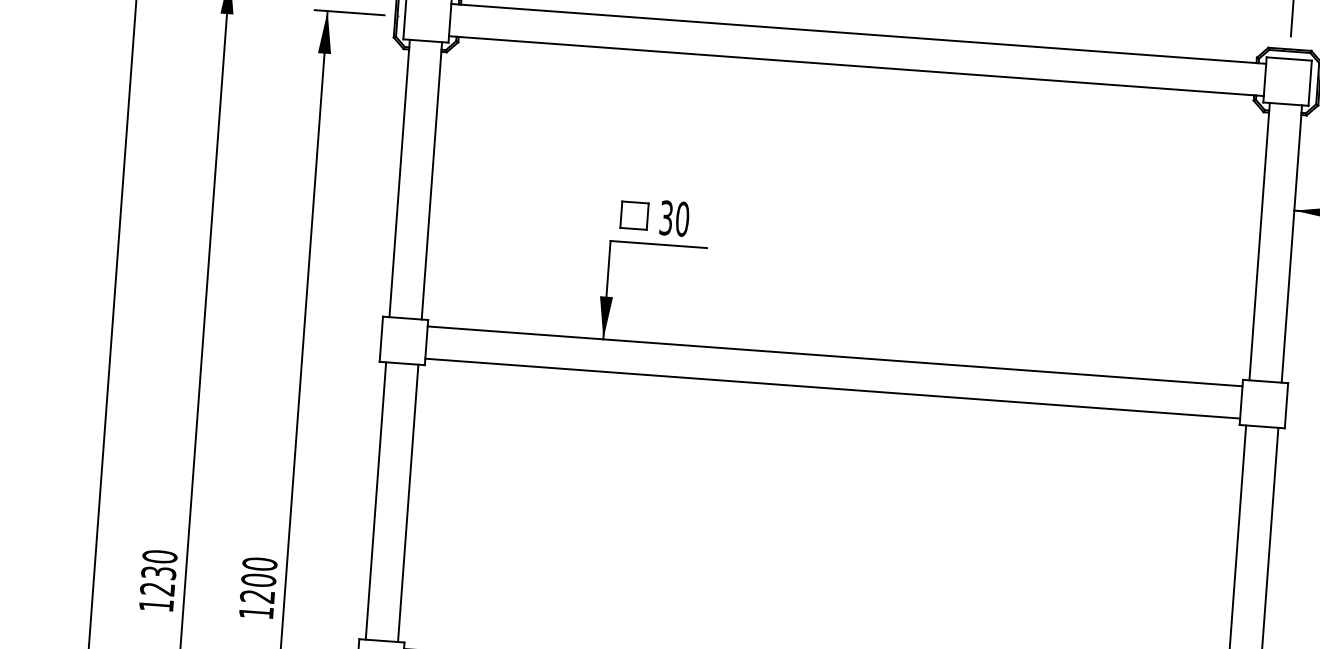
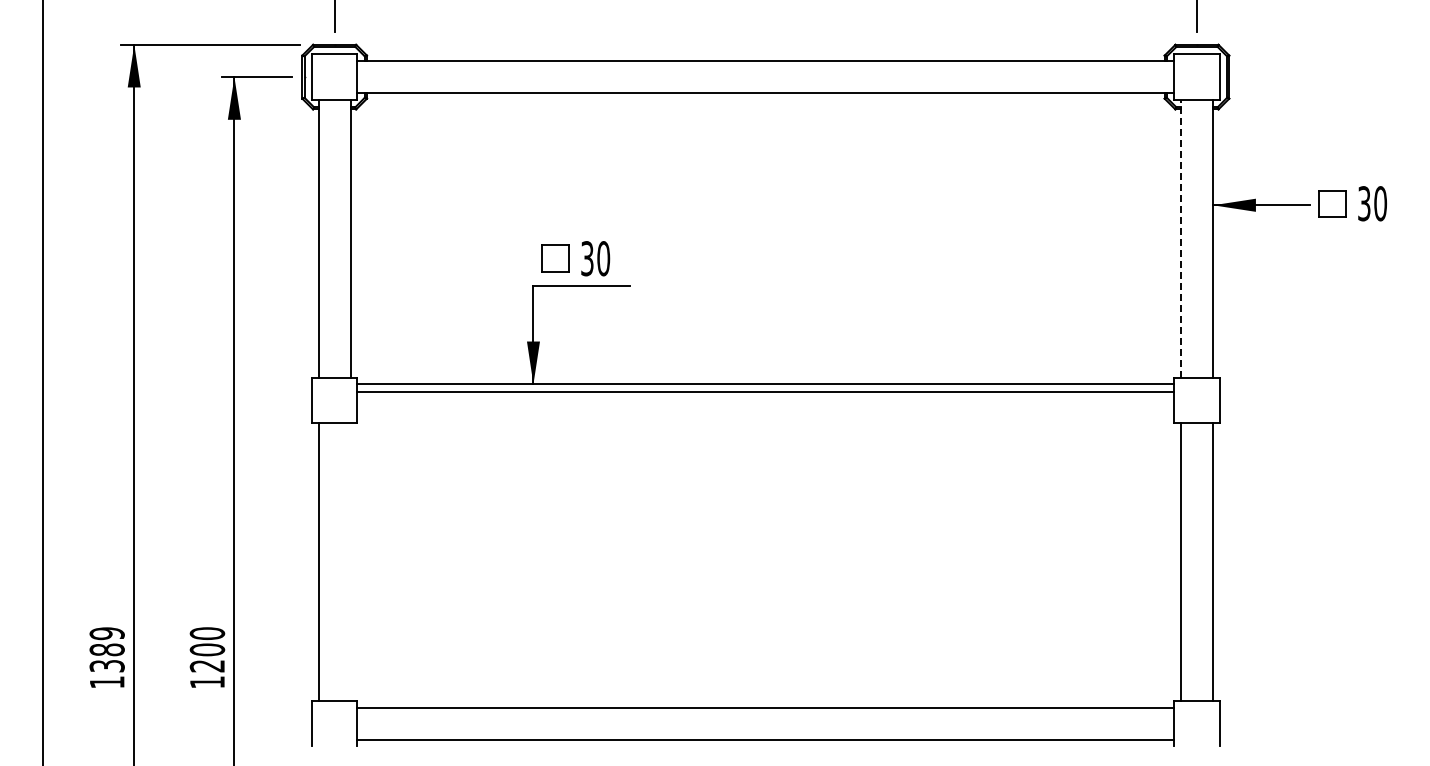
line: (1259, 241) -> (1180, 238), solid -> dashed
line: (832, 388) -> (765, 391), moved
line: (407, 503) -> (350, 562), removed
text: (158, 572) -> (106, 649), 1230 -> 1389

